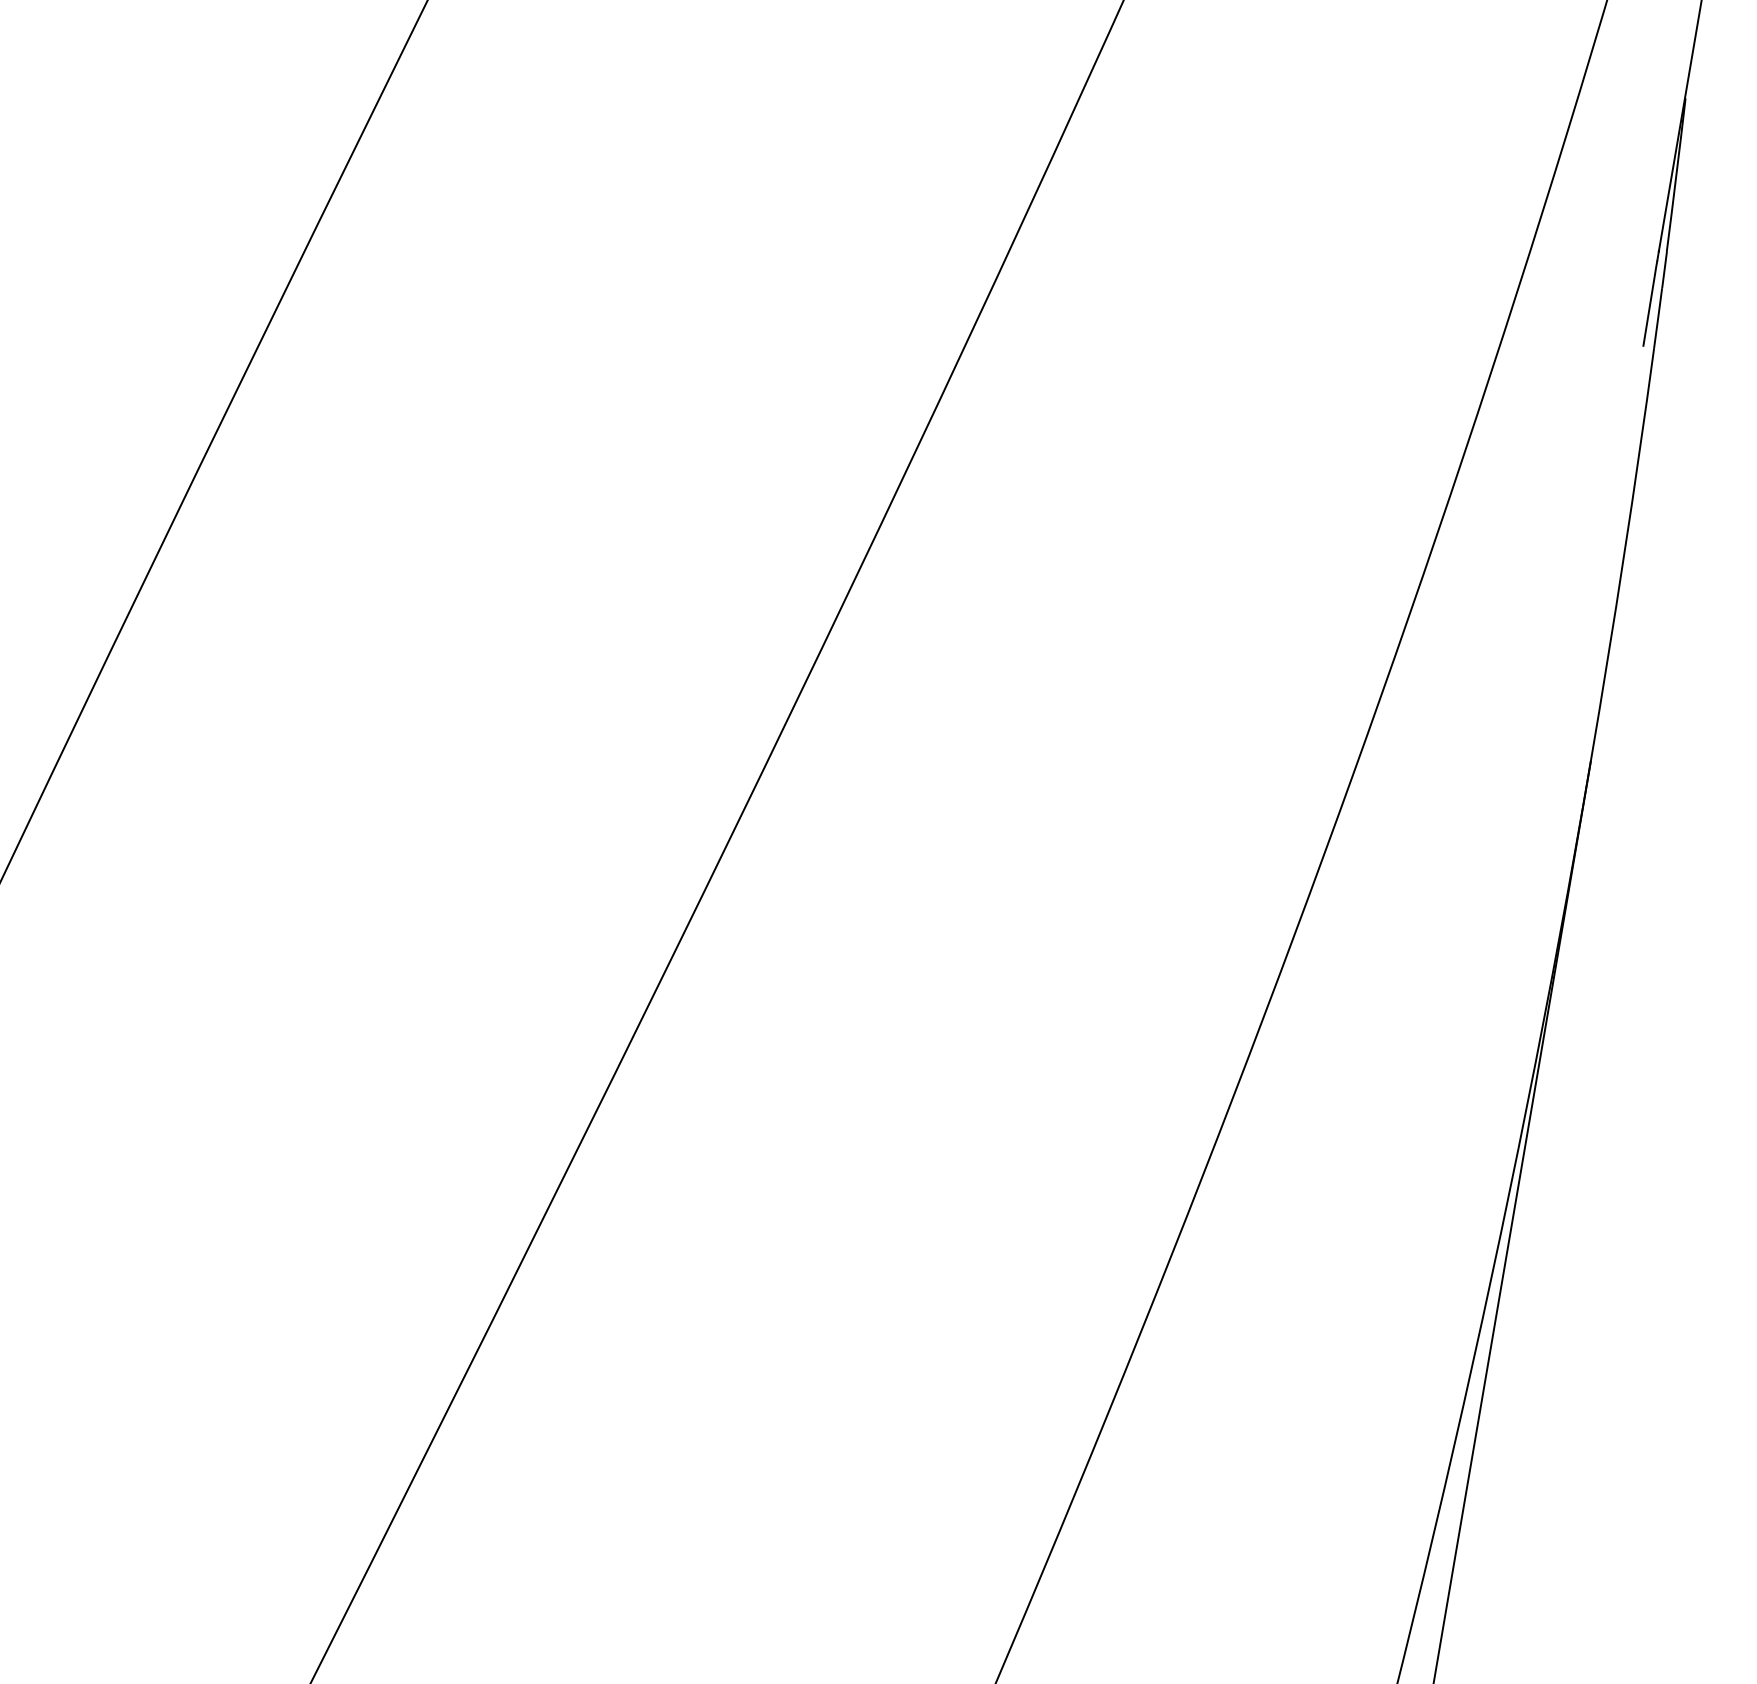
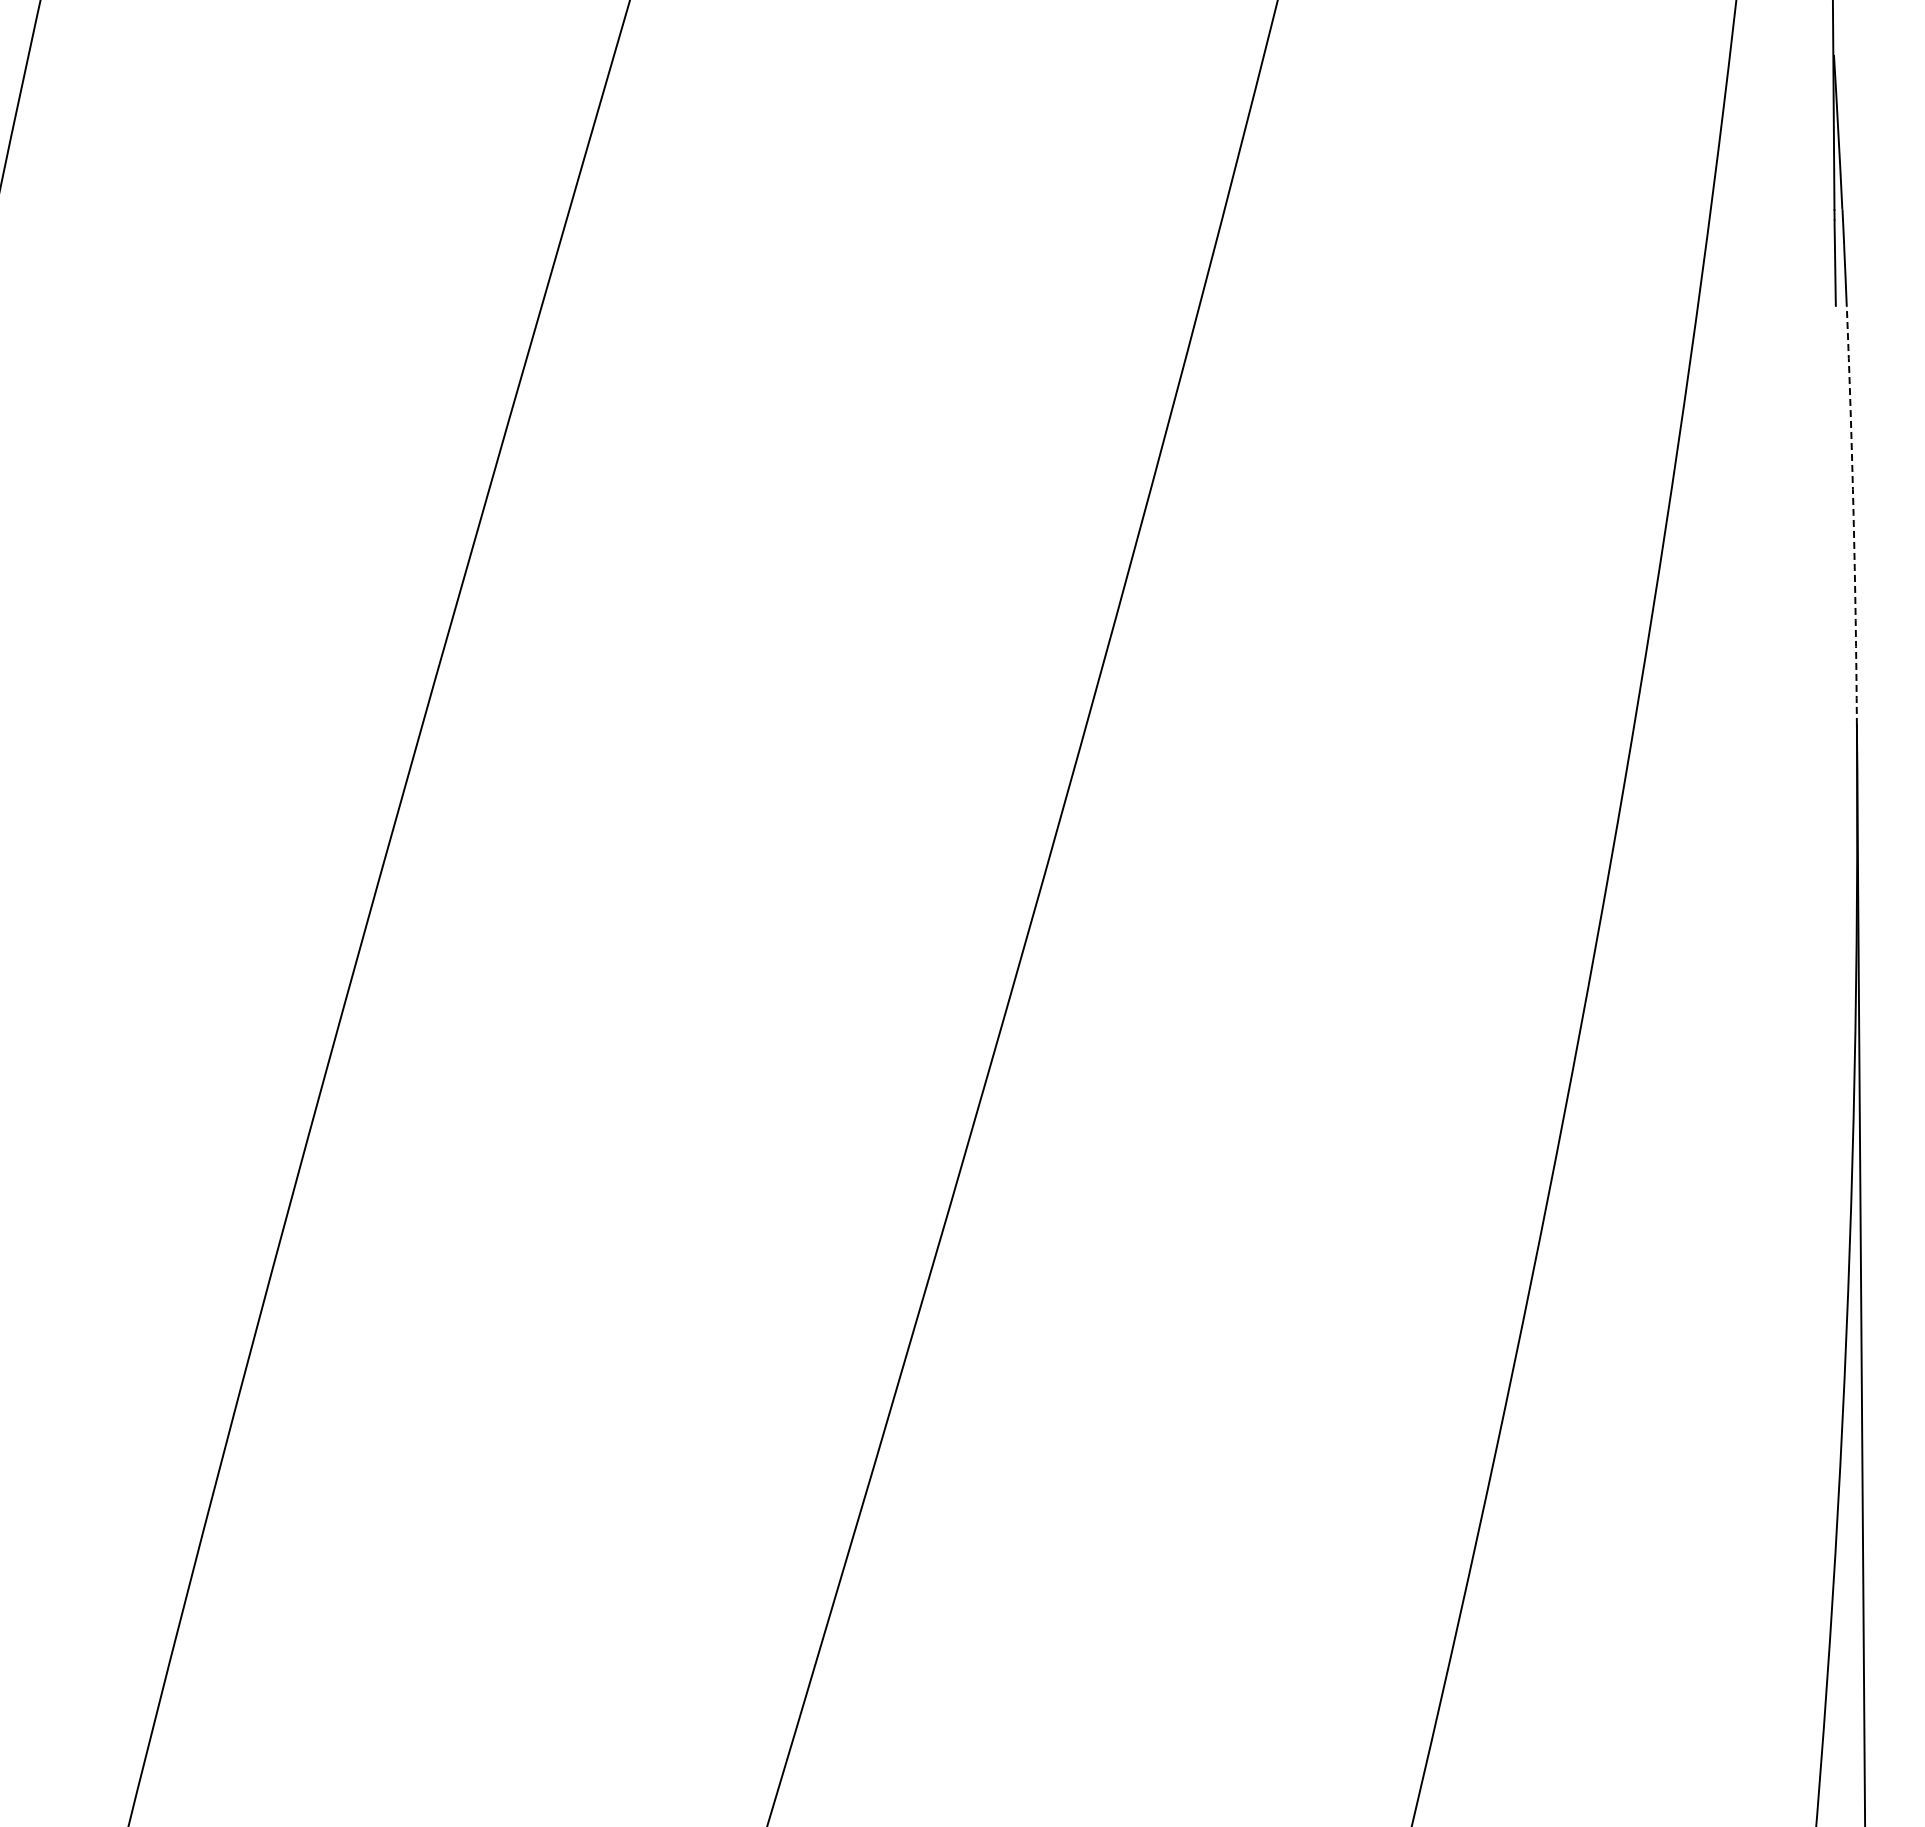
arc: (1624, 555) -> (1853, 515), solid -> dashed

